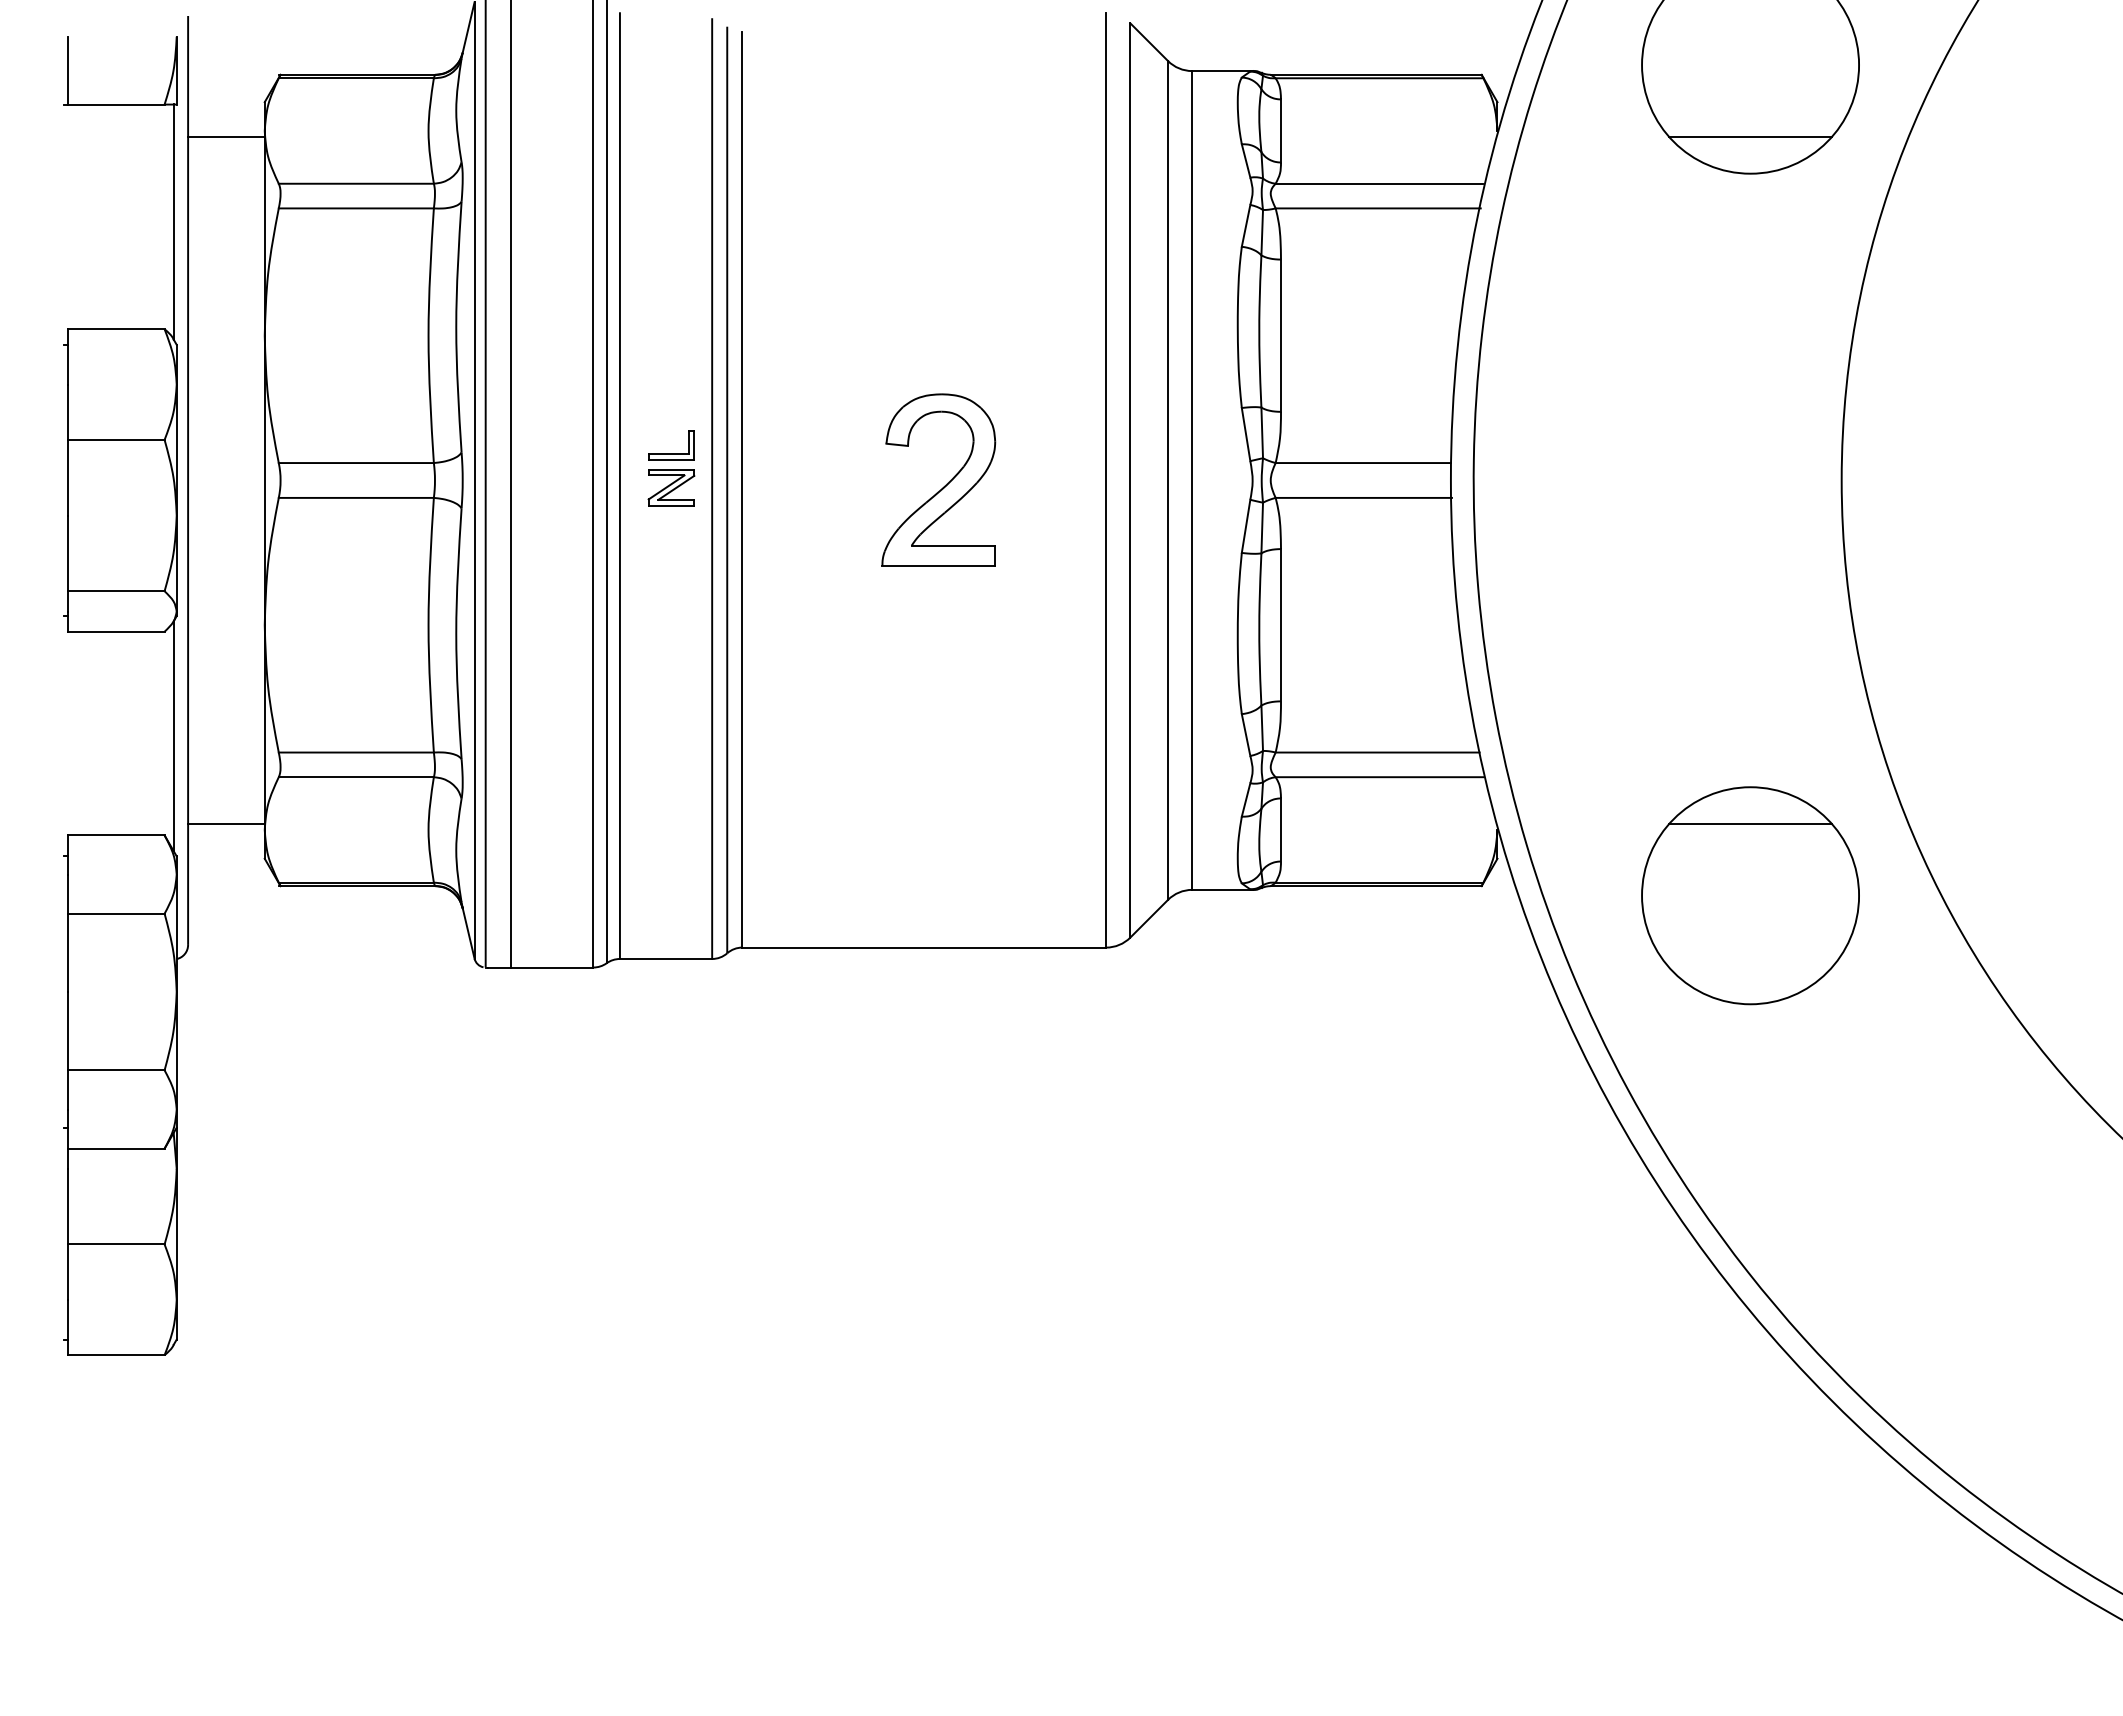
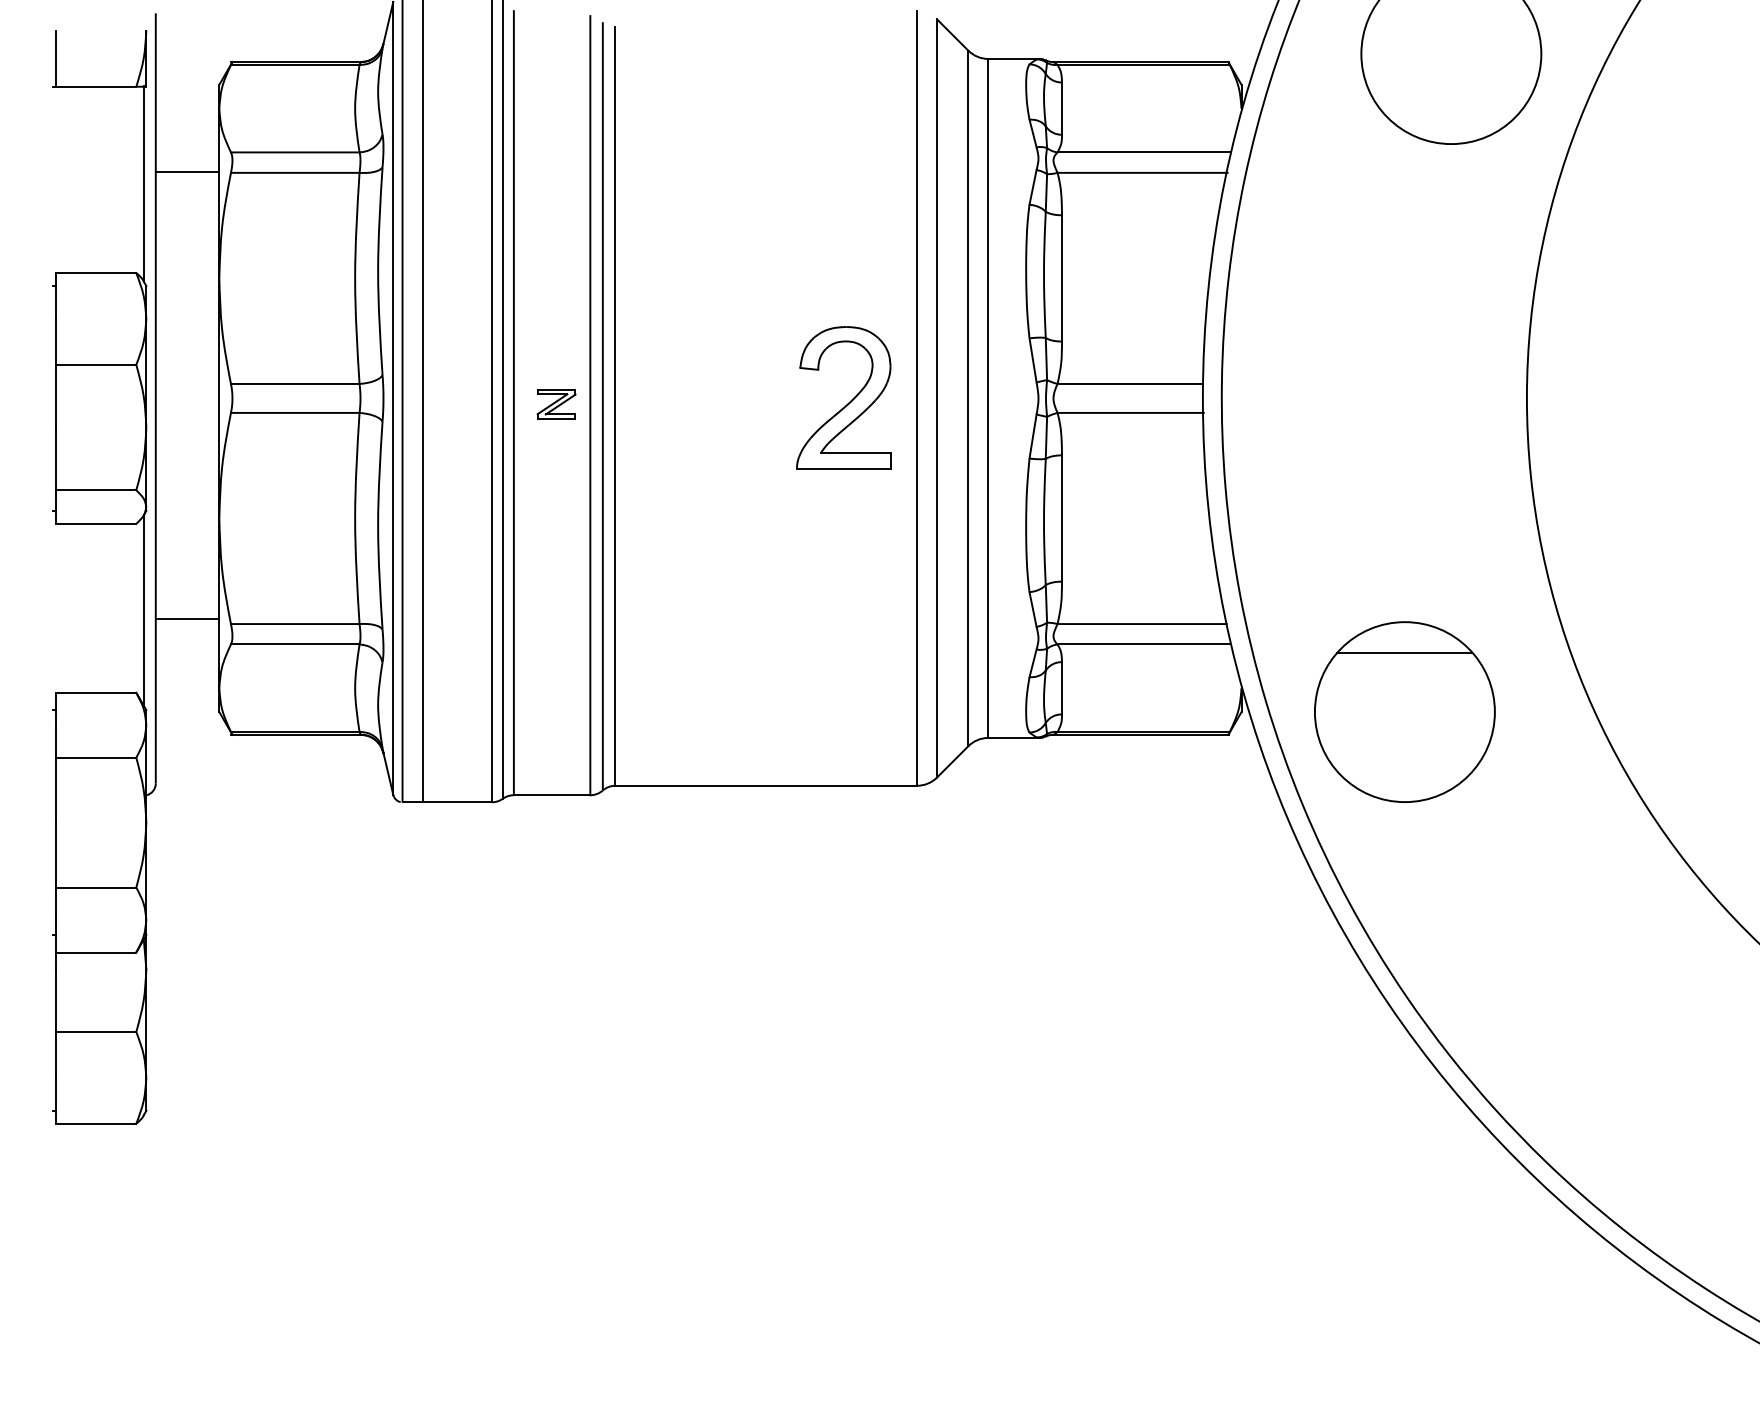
line: (226, 136) -> (187, 172), moved
line: (1750, 136) -> (1451, 113), removed
part: (671, 453) -> (556, 376), removed
part: (944, 485) -> (848, 402), moved
line: (226, 823) -> (187, 618), moved
part: (1750, 895) -> (1404, 711), moved

